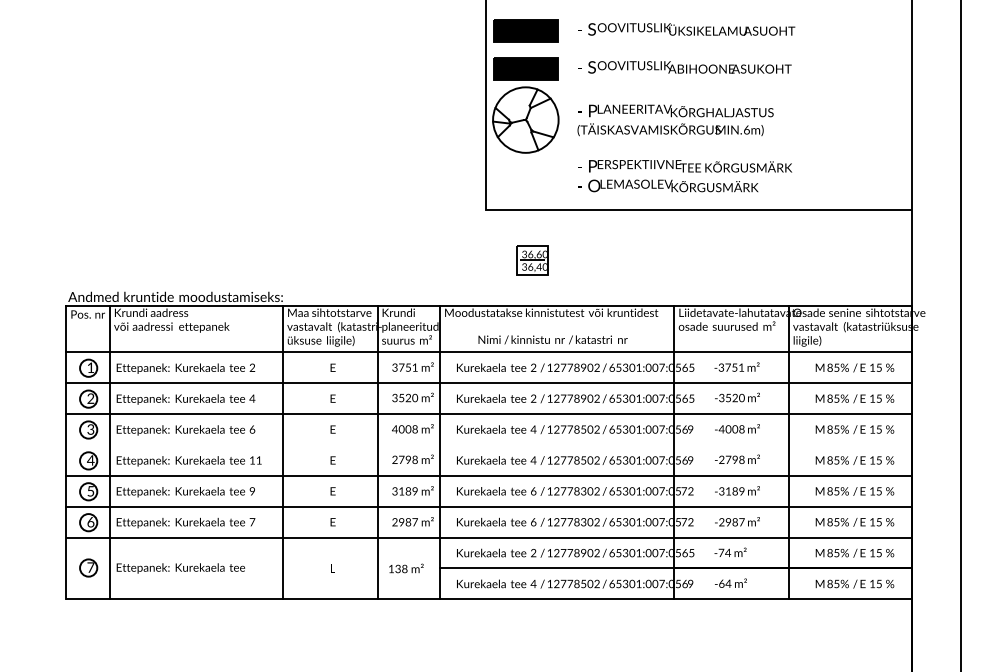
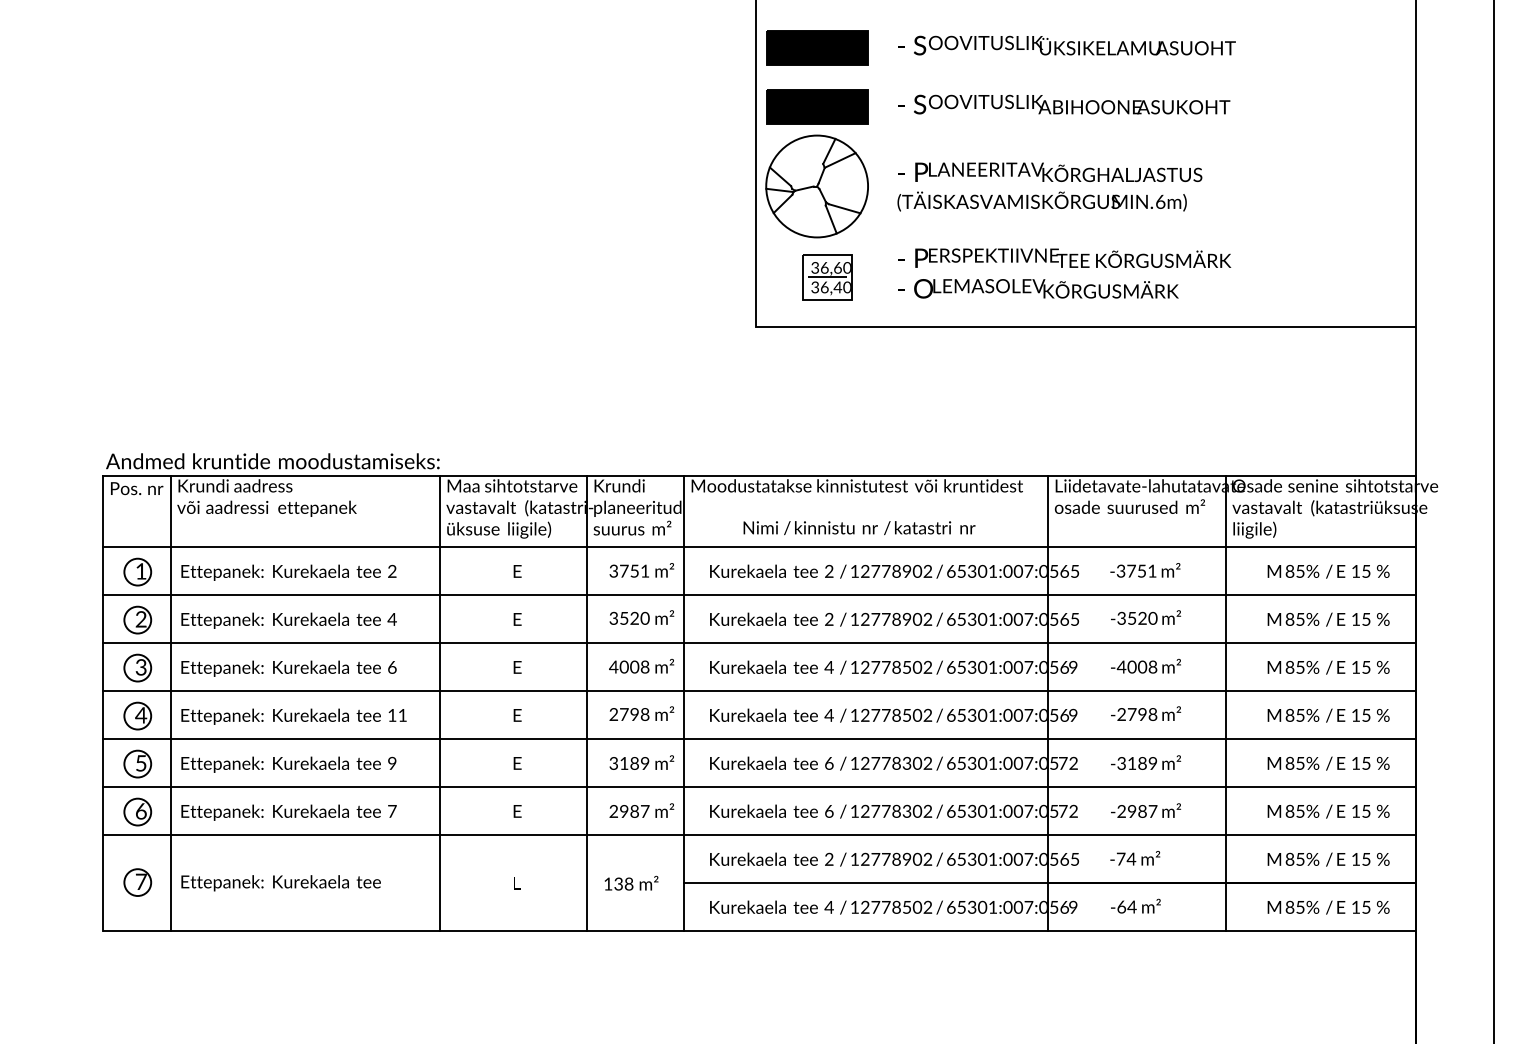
part: (532, 260) -> (827, 277), moved
line: (488, 444) -> (759, 690), added

